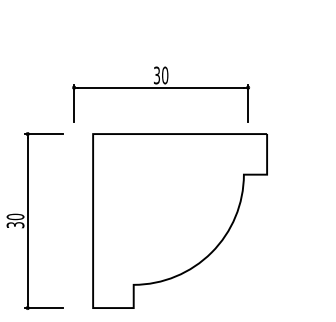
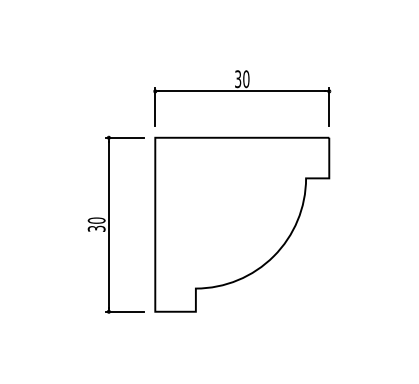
part: (180, 220) -> (242, 224), moved

